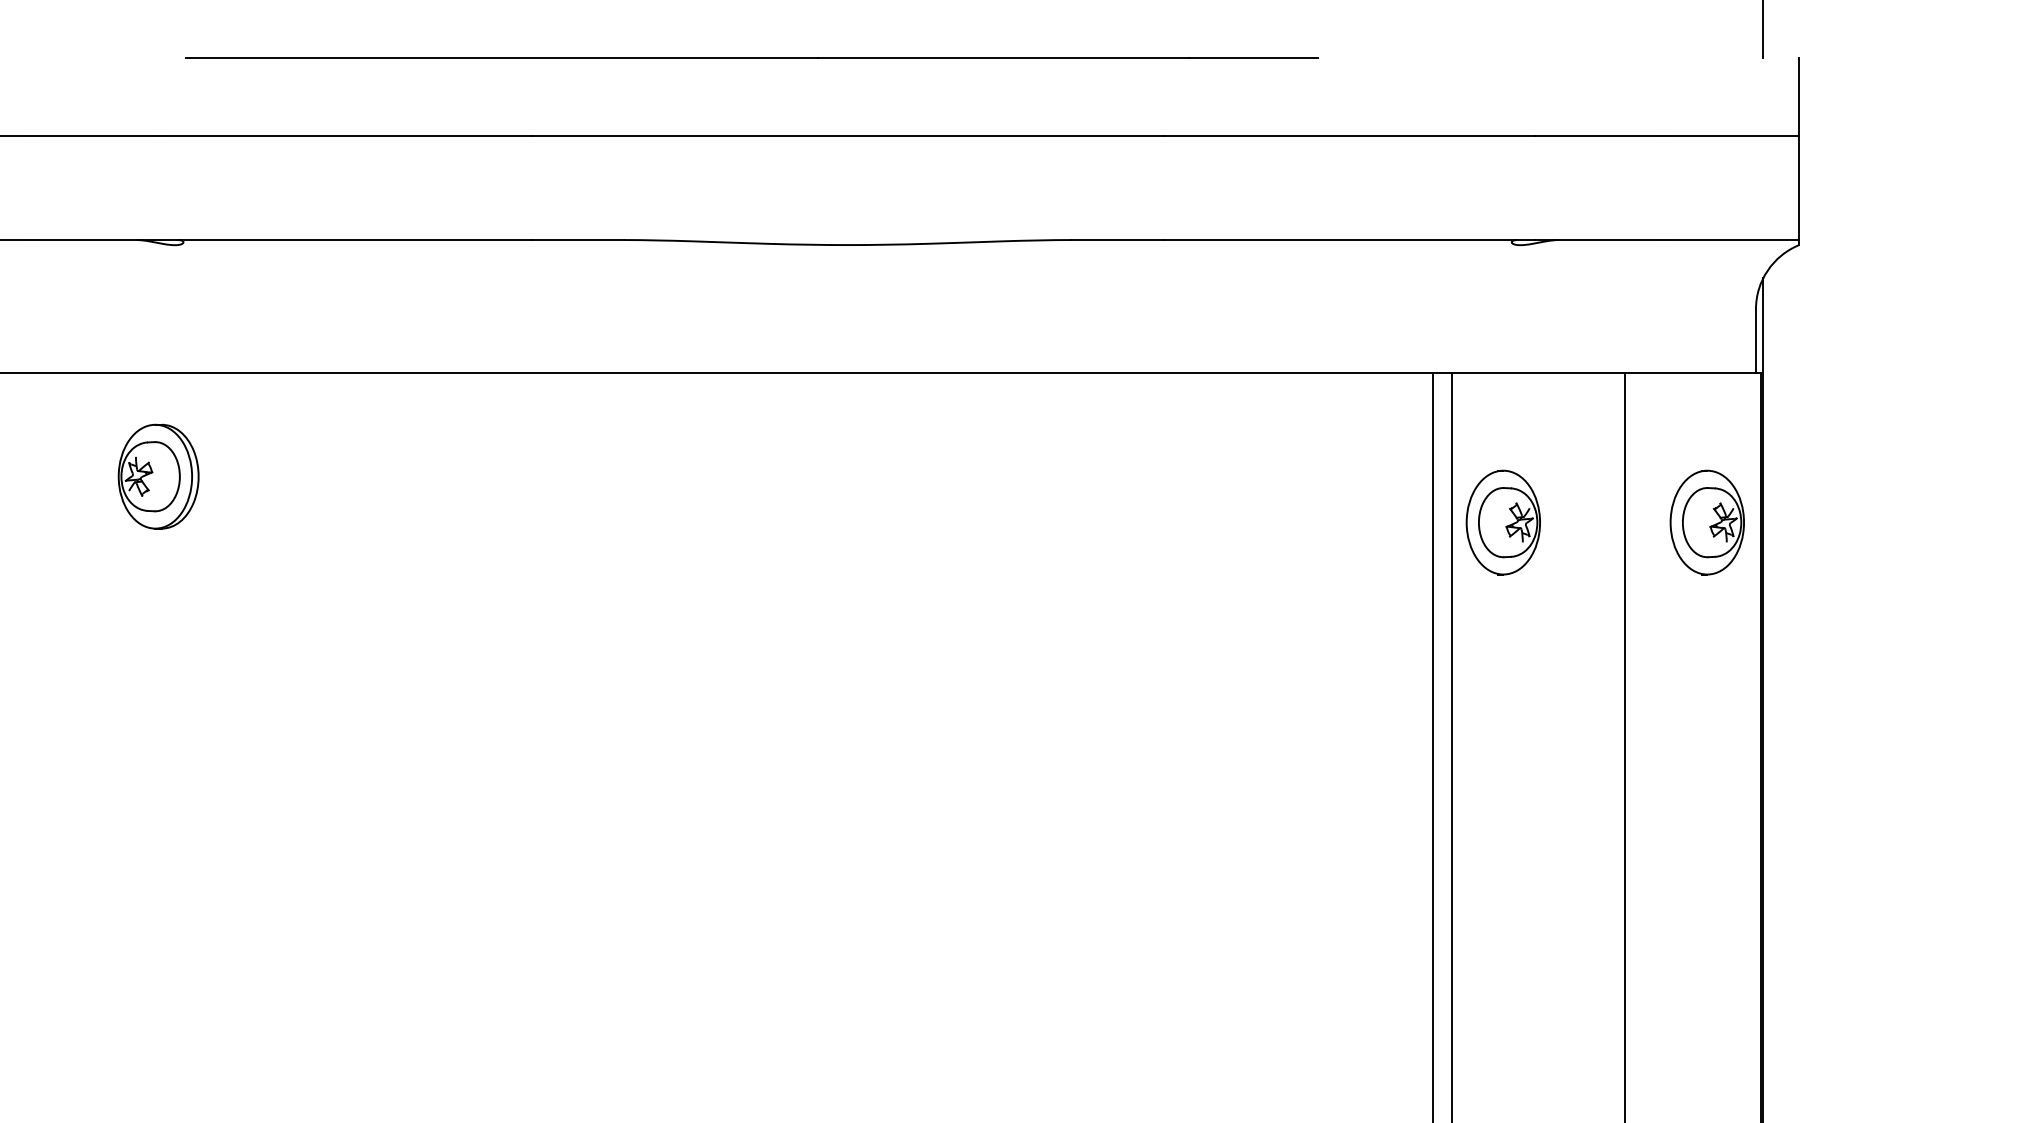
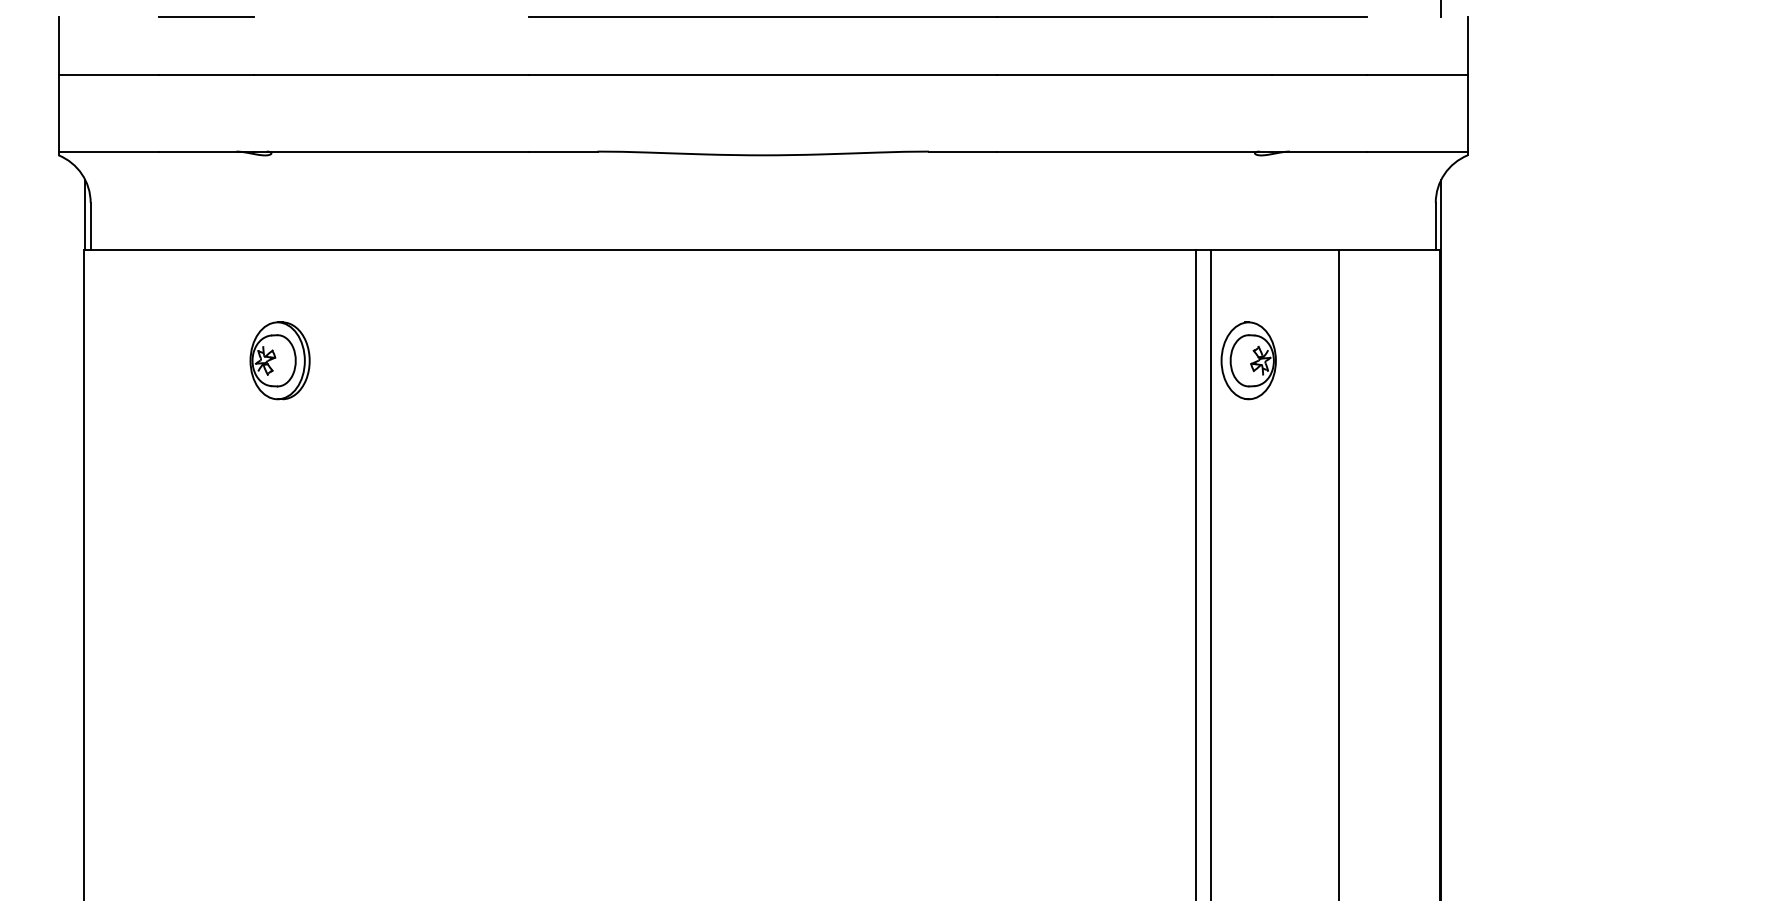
line: (750, 57) -> (947, 16), moved
line: (95, 58) -> (206, 17), added
part: (157, 476) -> (279, 360), moved
part: (1706, 522) -> (1399, 360), removed

